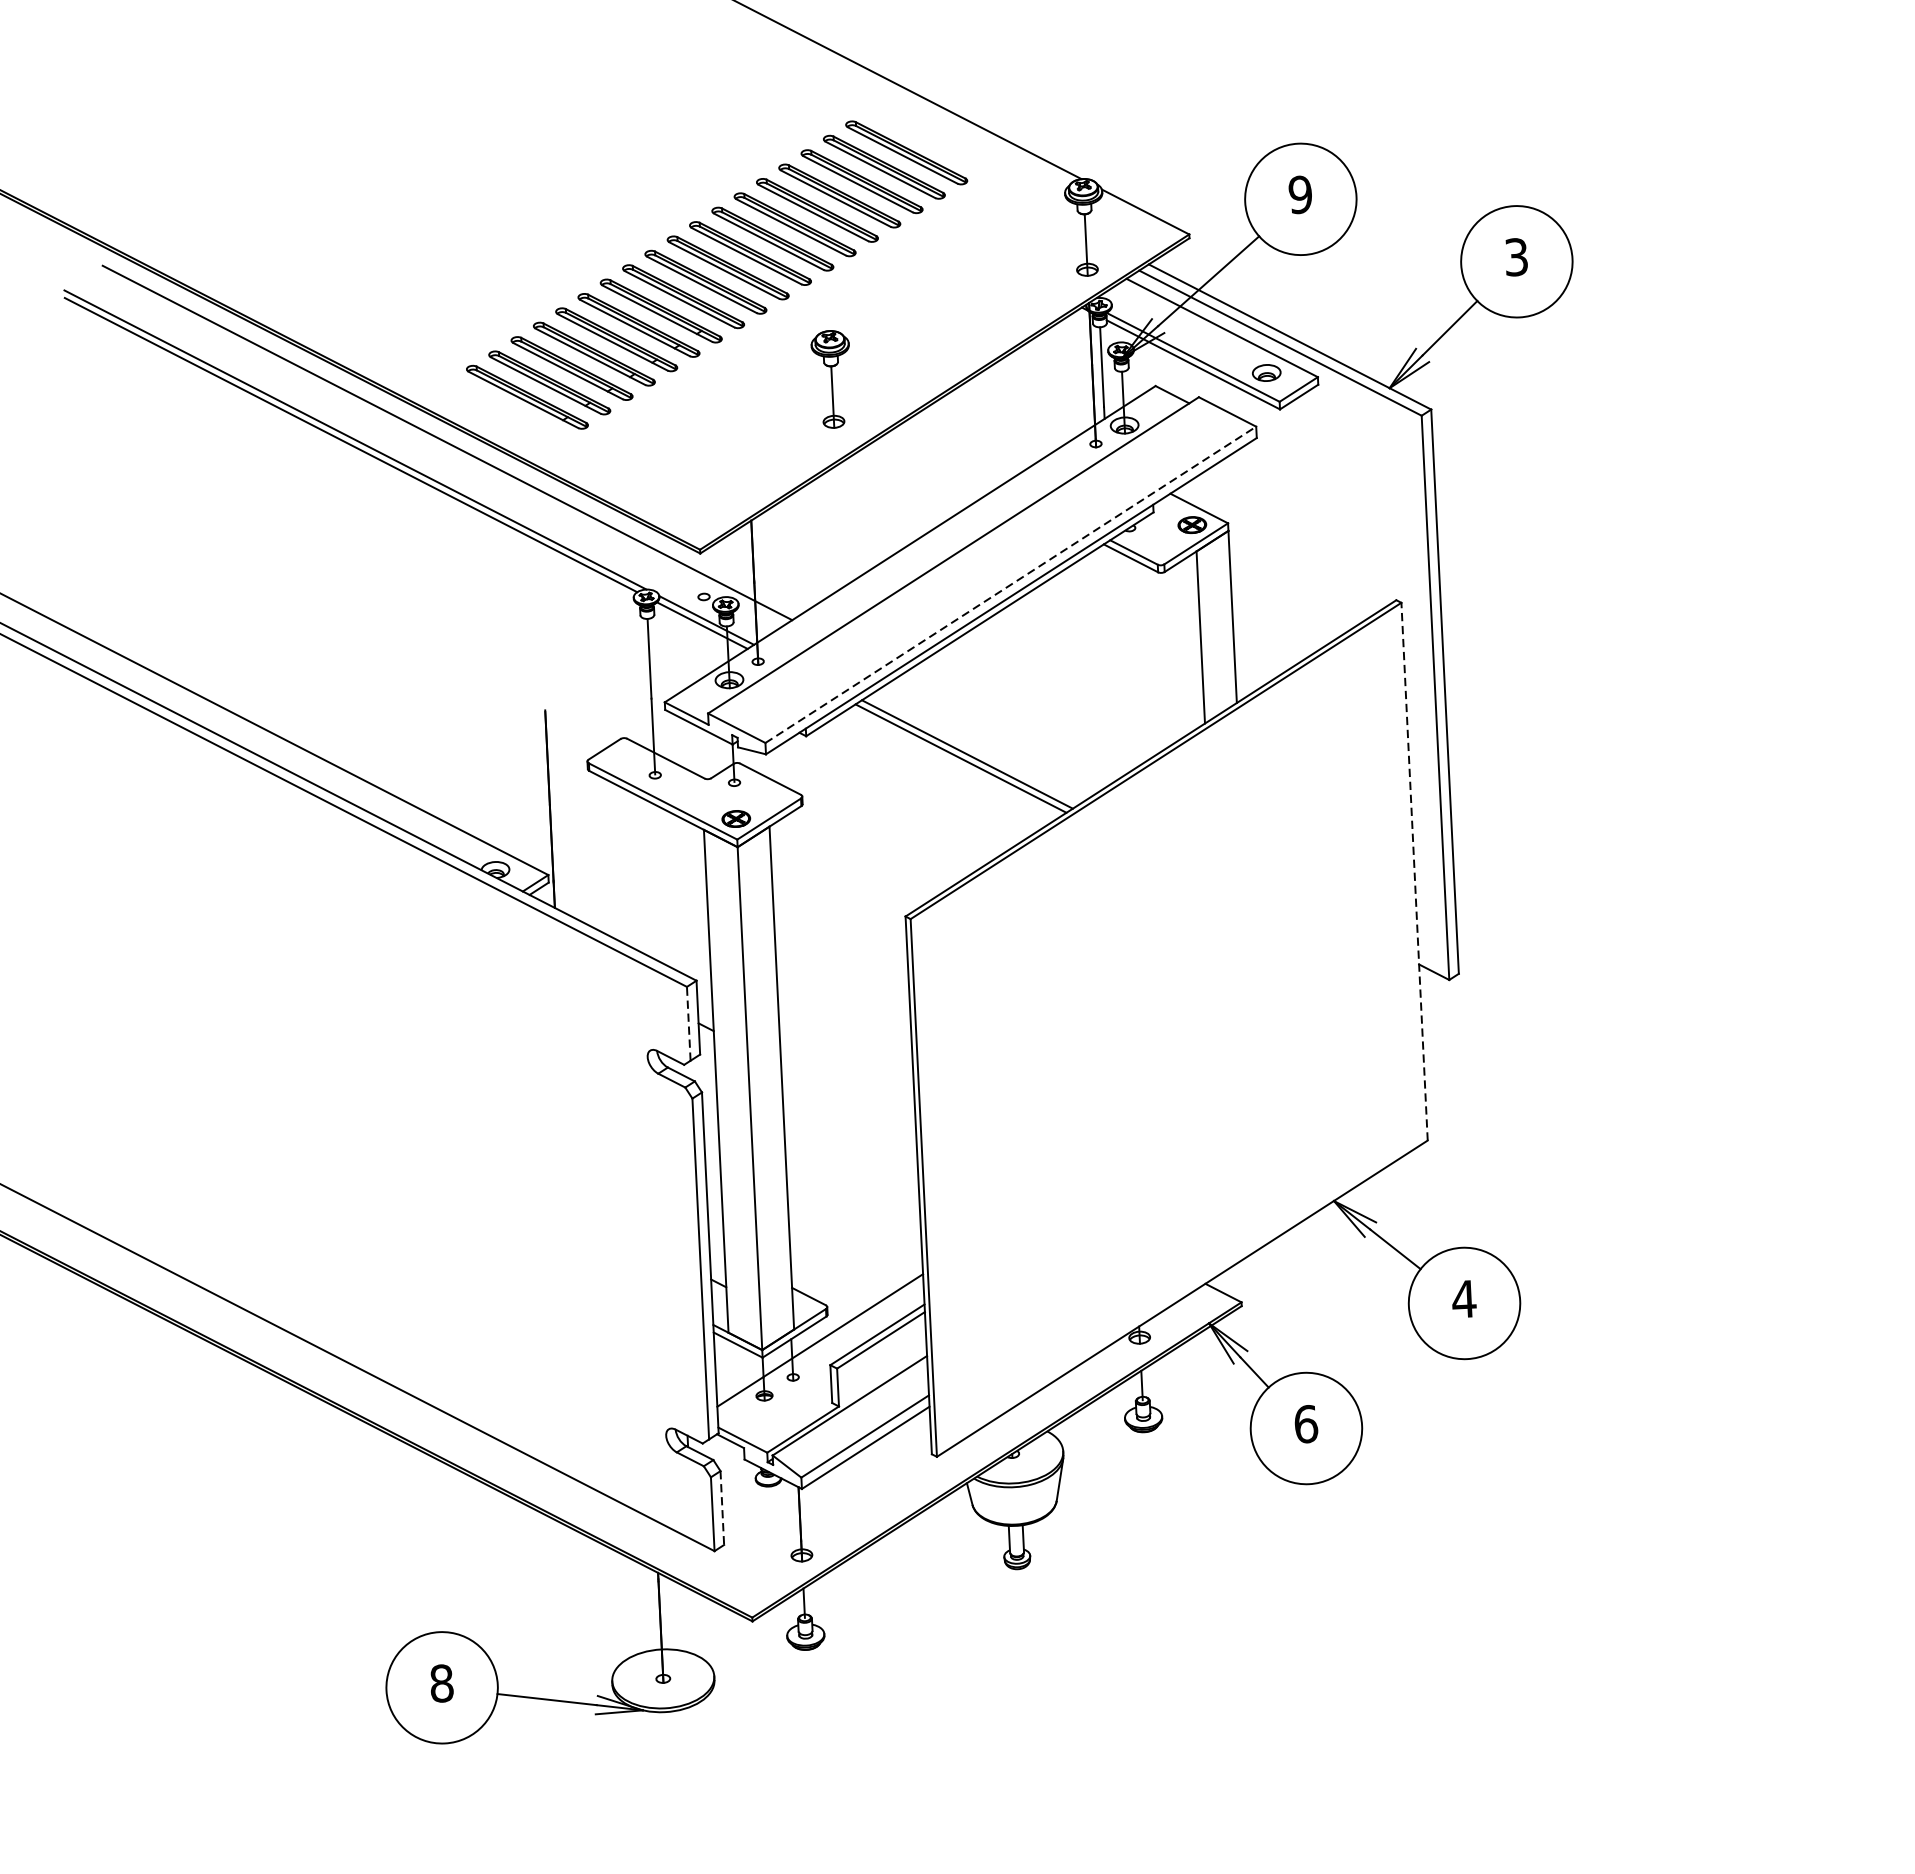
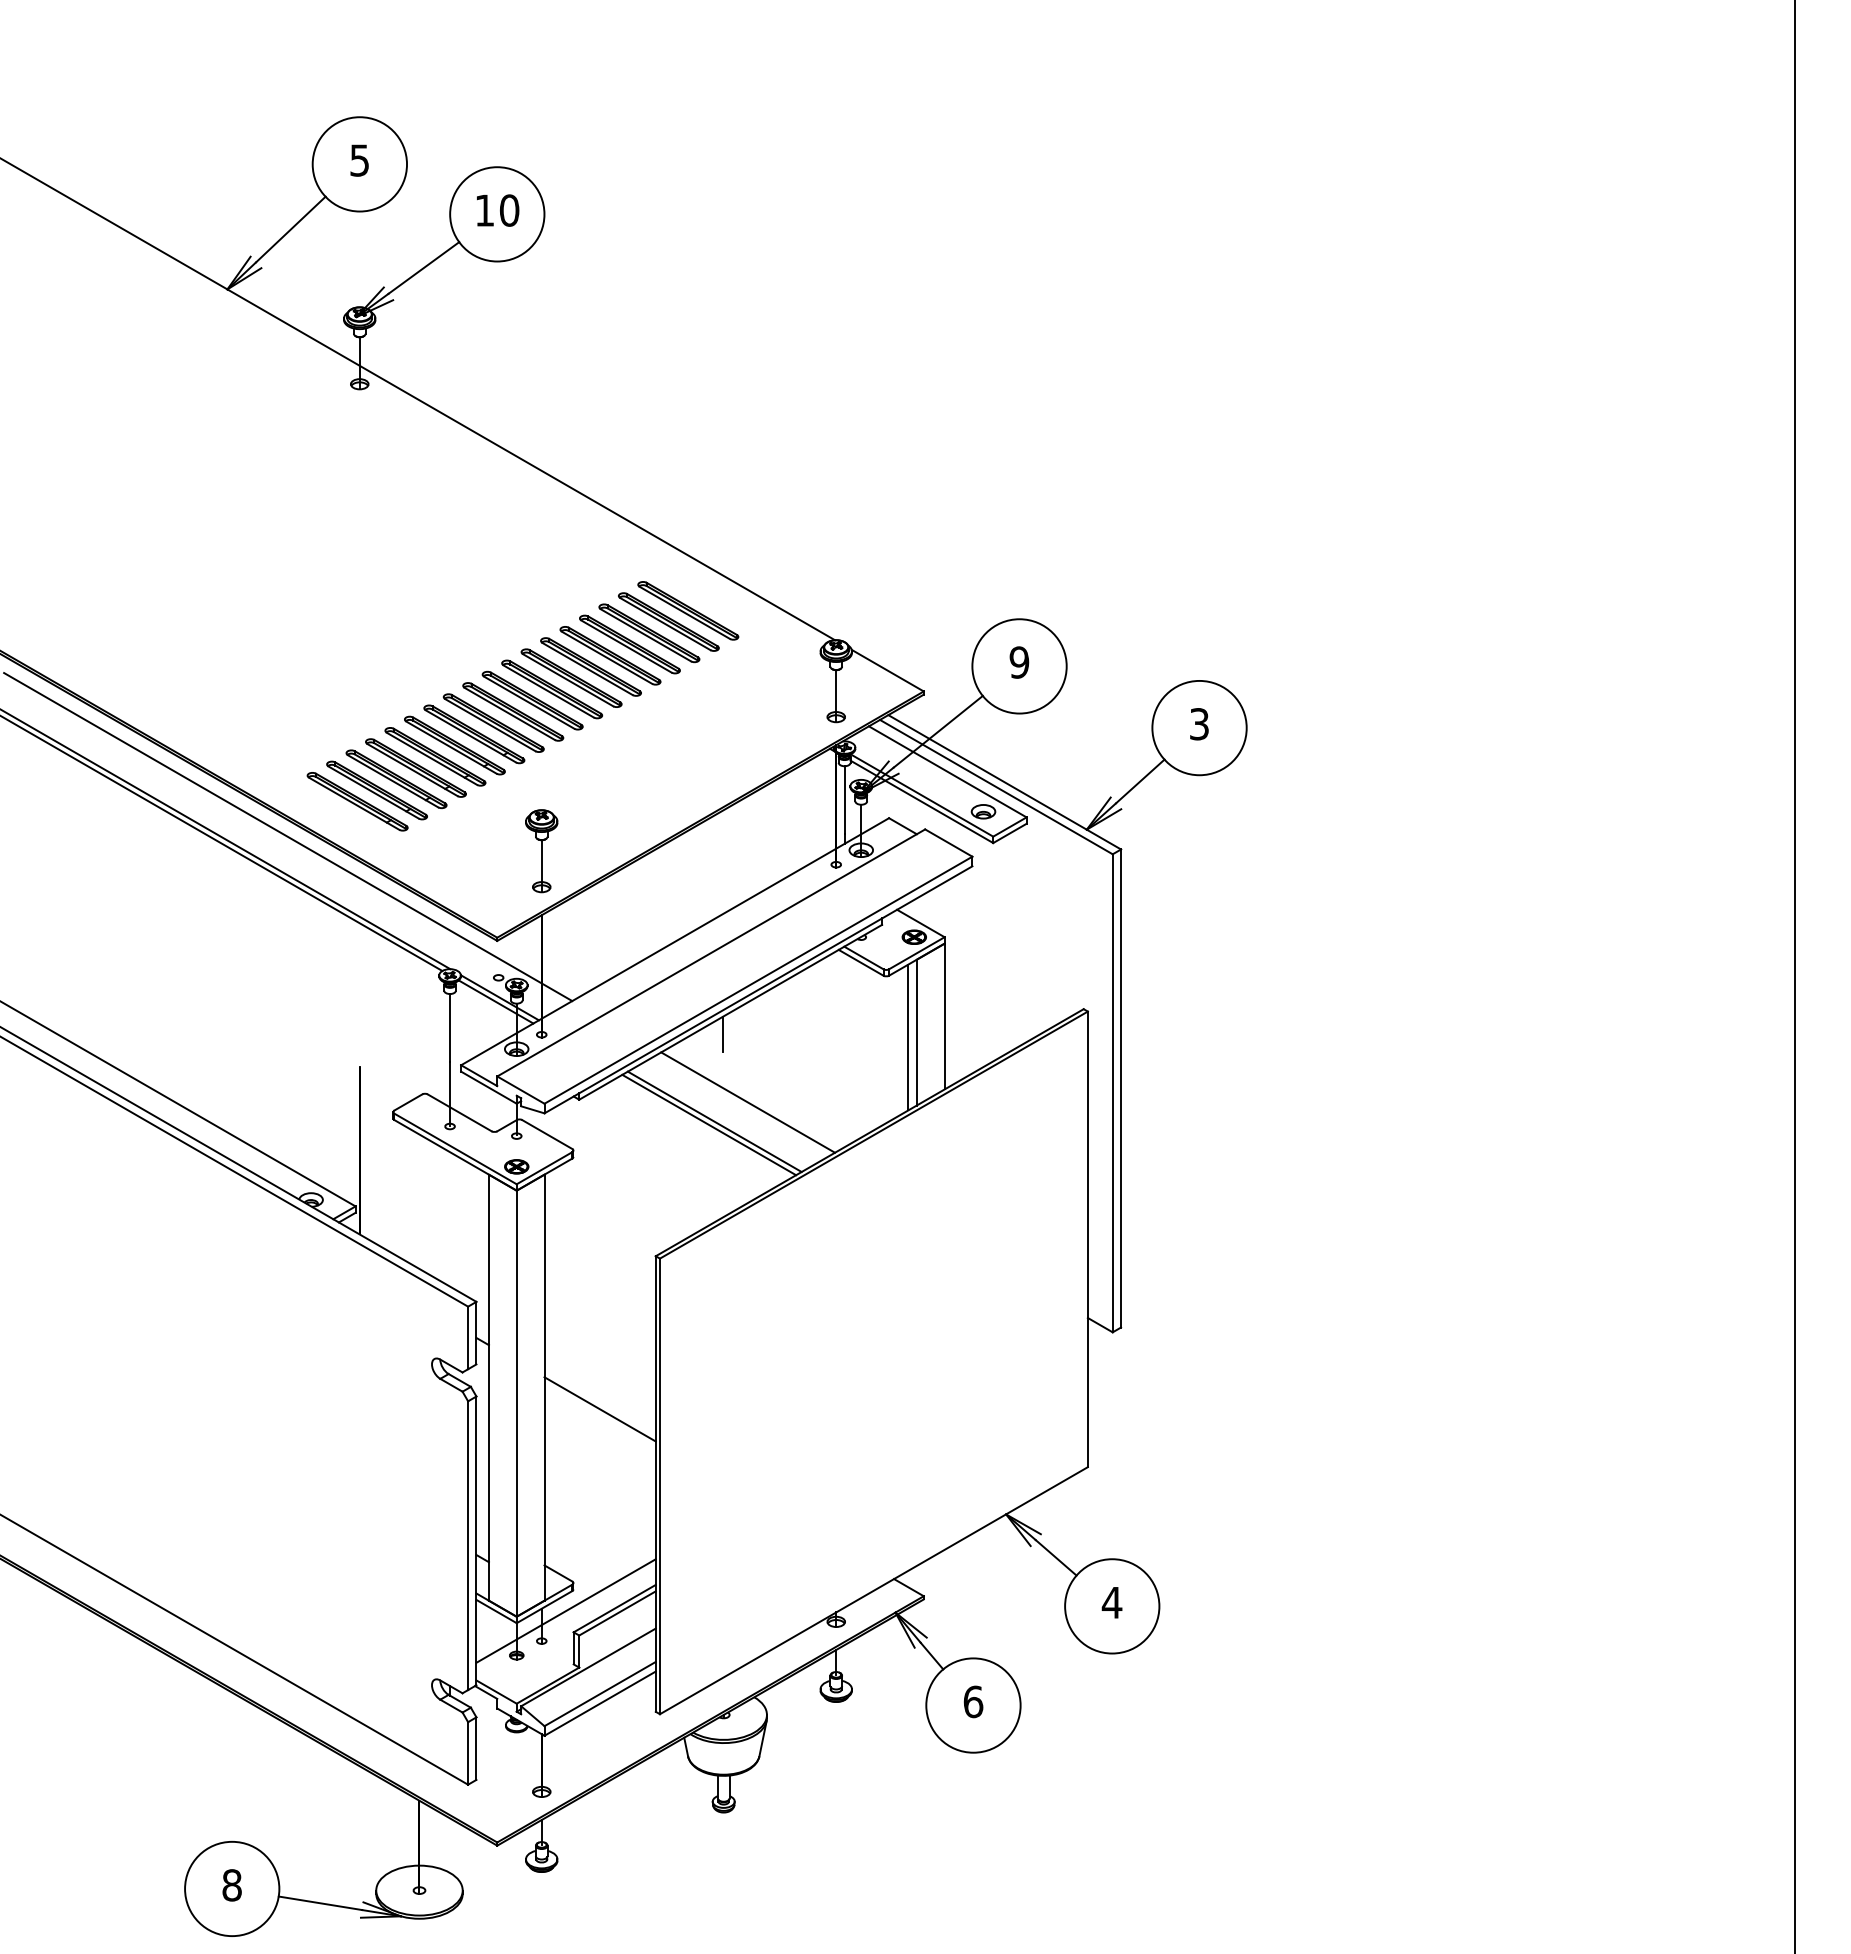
part: (831, 379) -> (541, 851), moved
line: (1010, 583) -> (758, 979), dashed -> solid
line: (1191, 643) -> (908, 1037), added
line: (972, 649) -> (723, 1033), added
line: (1006, 729) -> (748, 1102), added
line: (1414, 871) -> (1087, 1239), dashed -> solid
line: (689, 1023) -> (468, 1337), dashed -> solid
line: (847, 1100) -> (599, 1409), added
line: (722, 1509) -> (476, 1749), dashed -> solid

